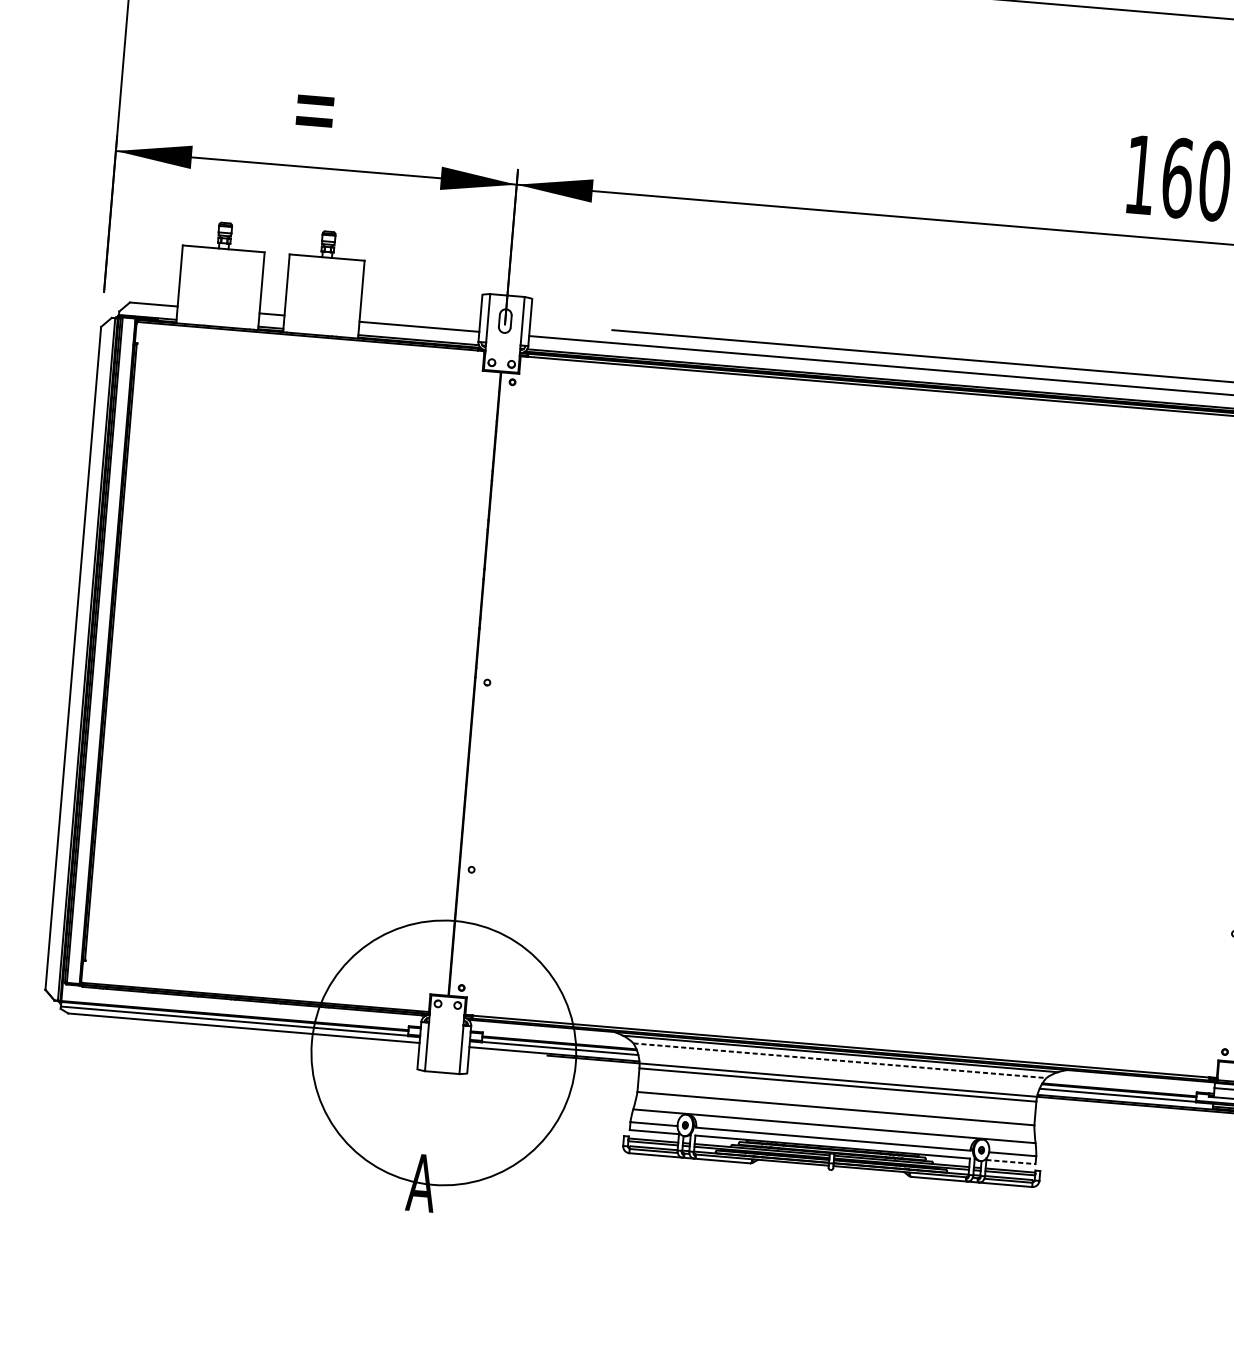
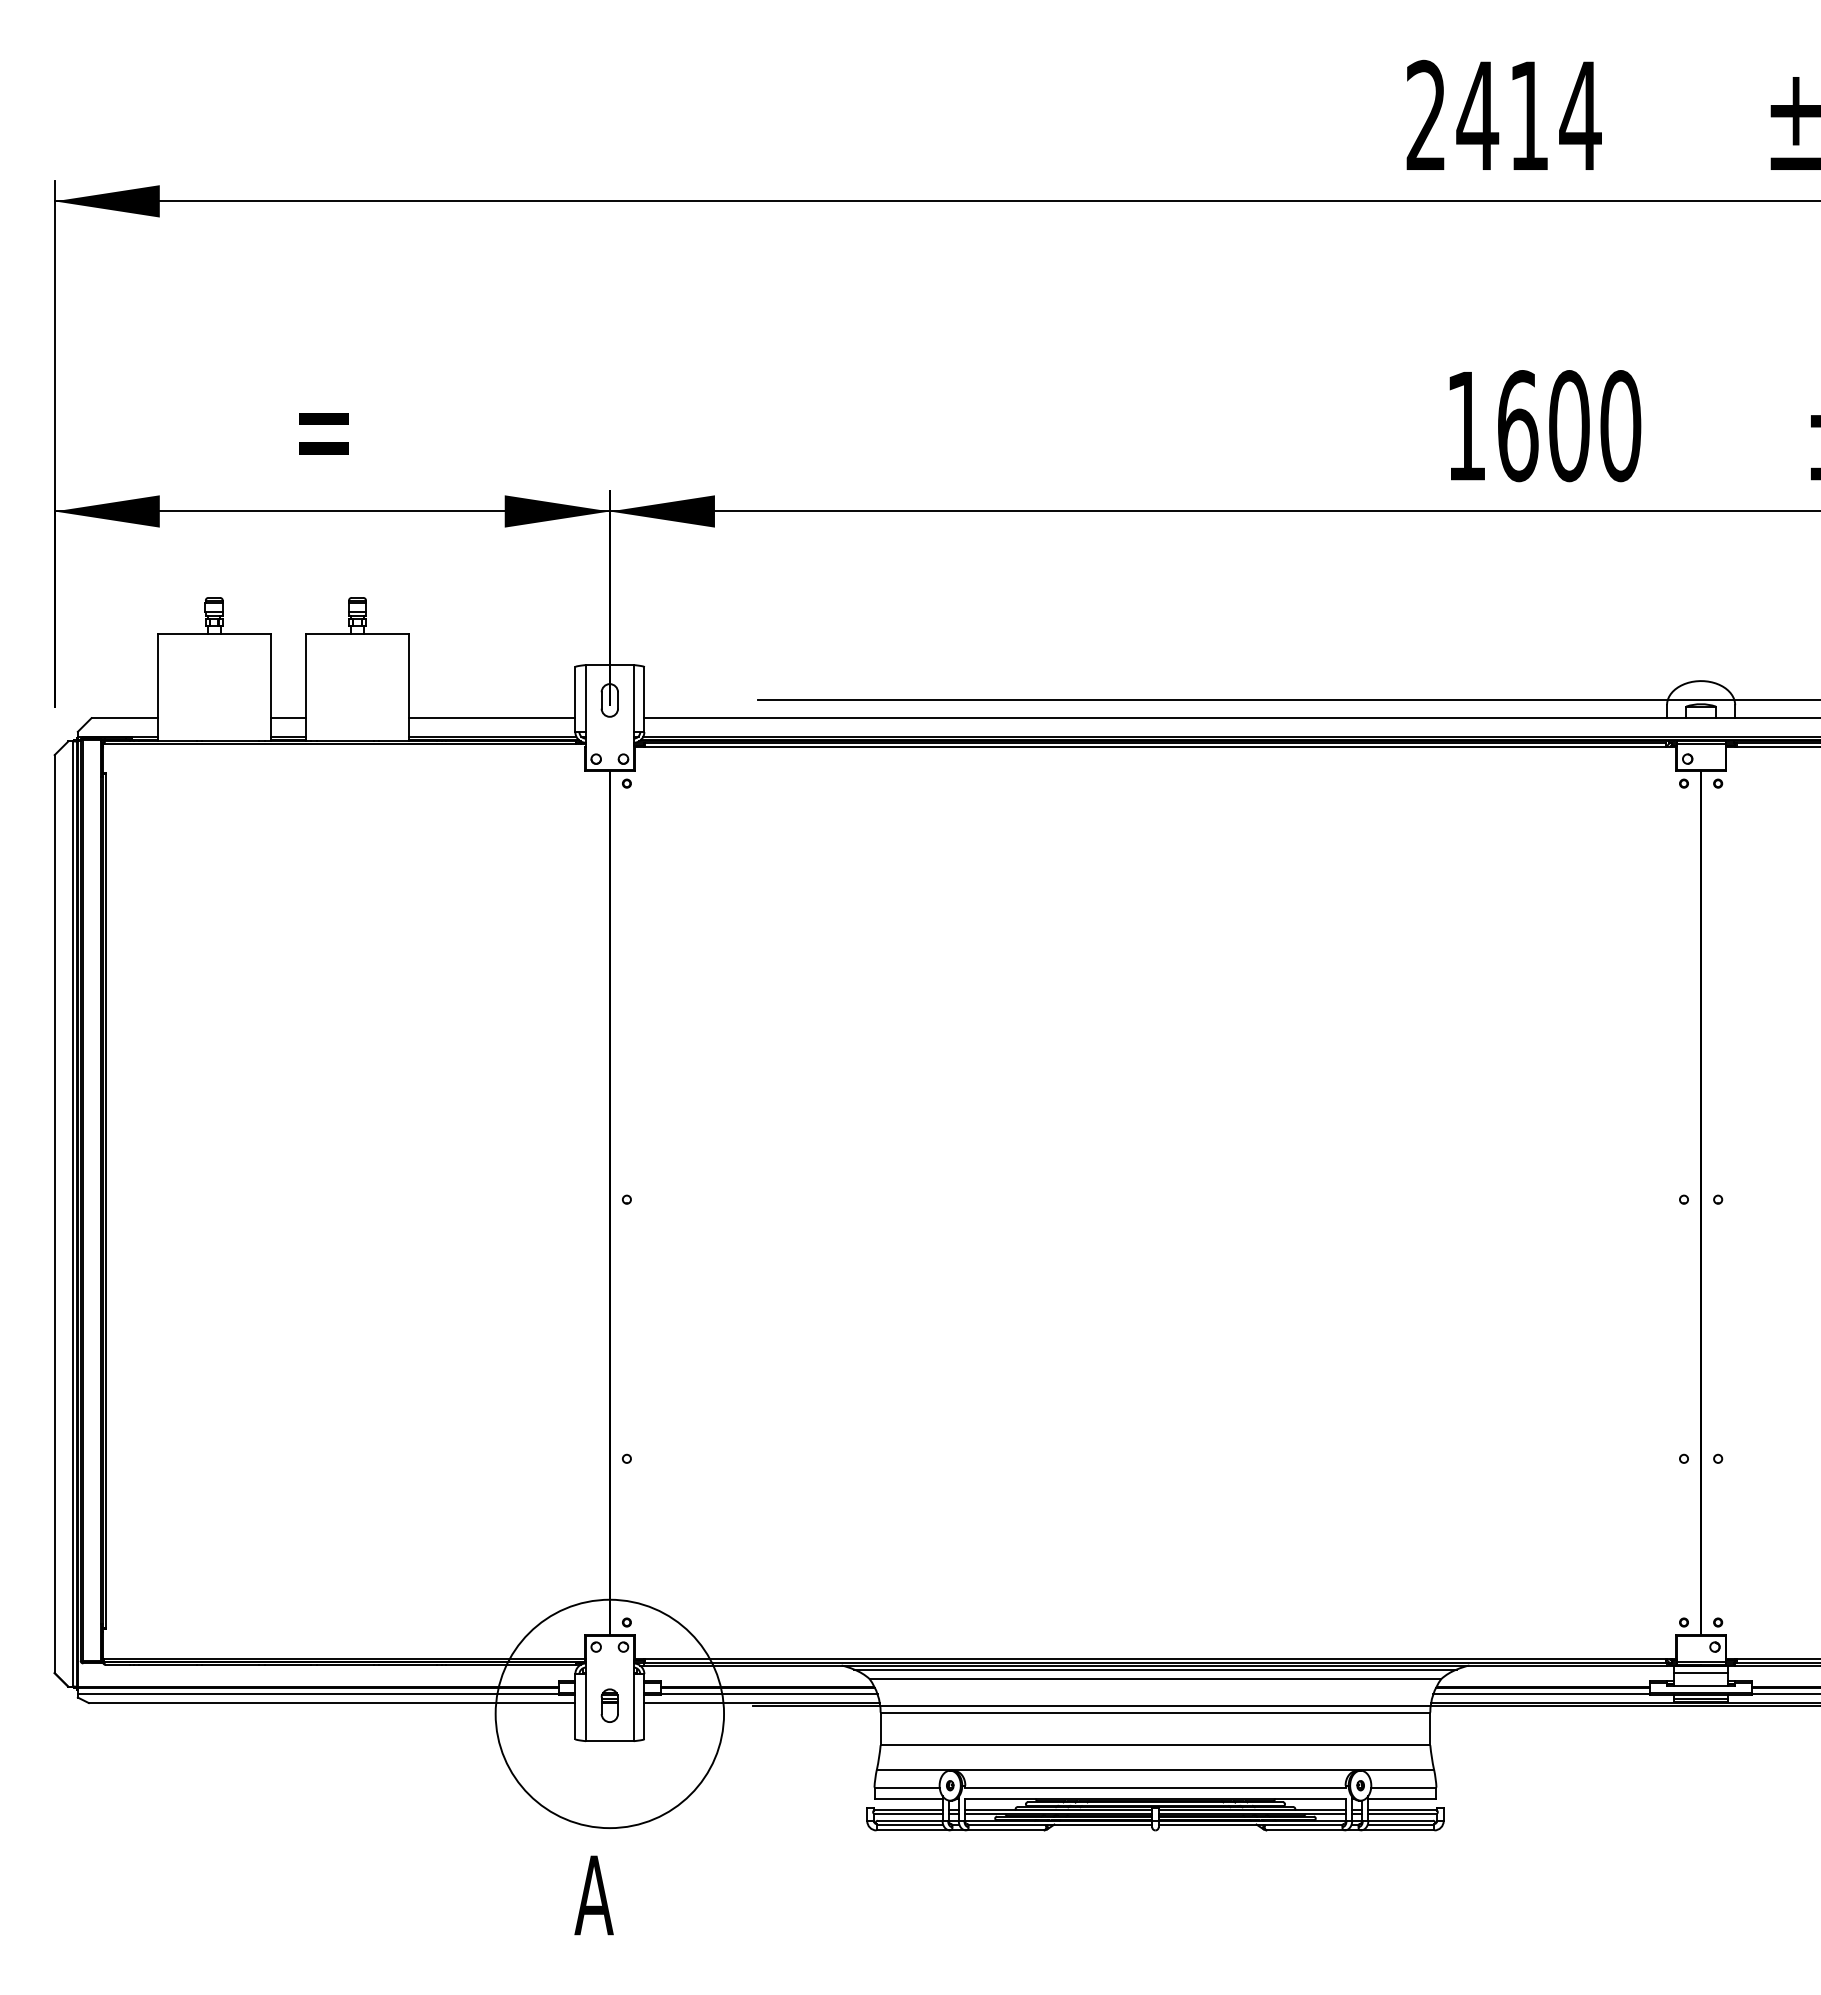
part: (444, 1046) -> (609, 1705), added
circle: (443, 1052) -> (609, 1713), size x0.62
line: (839, 1060) -> (1155, 1678), dashed -> solid
line: (1011, 1162) -> (1402, 1798), dashed -> solid

